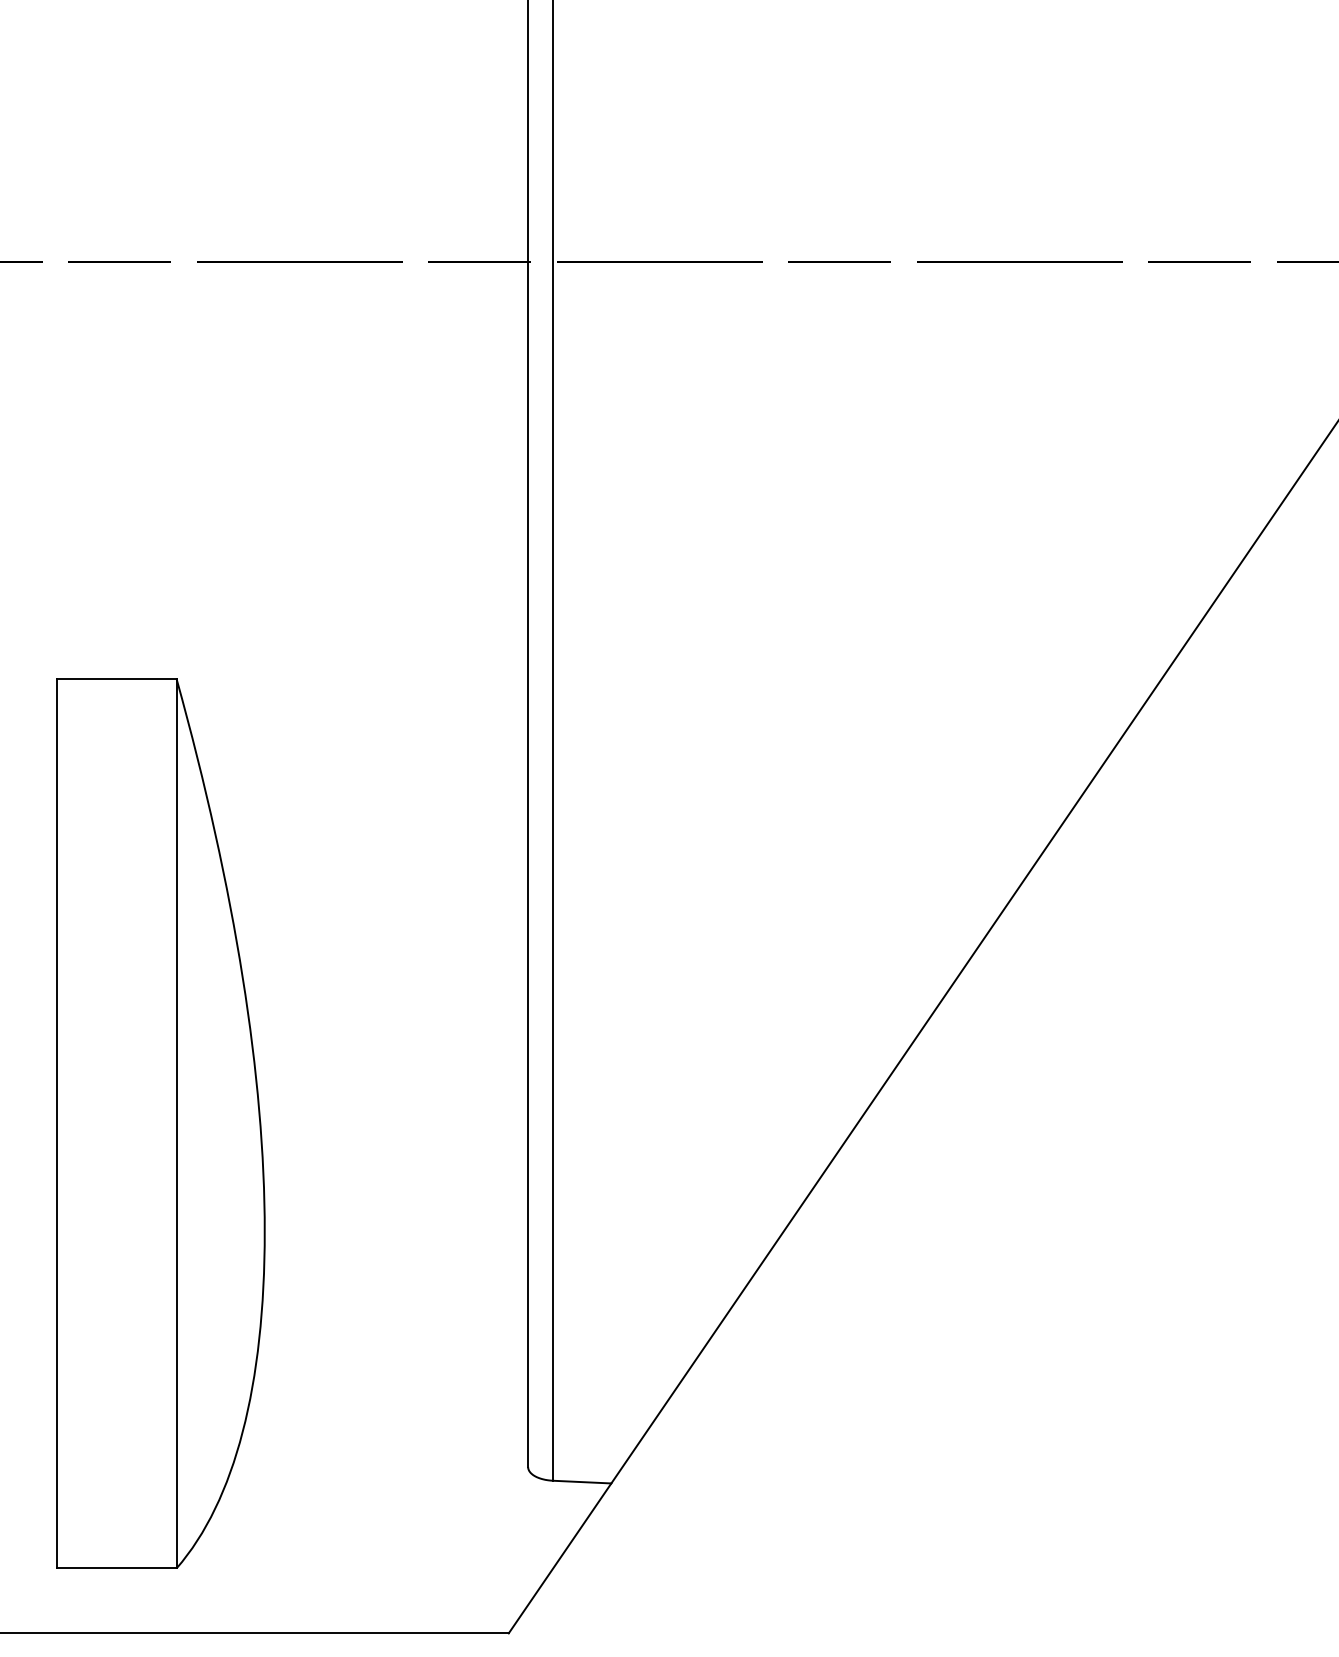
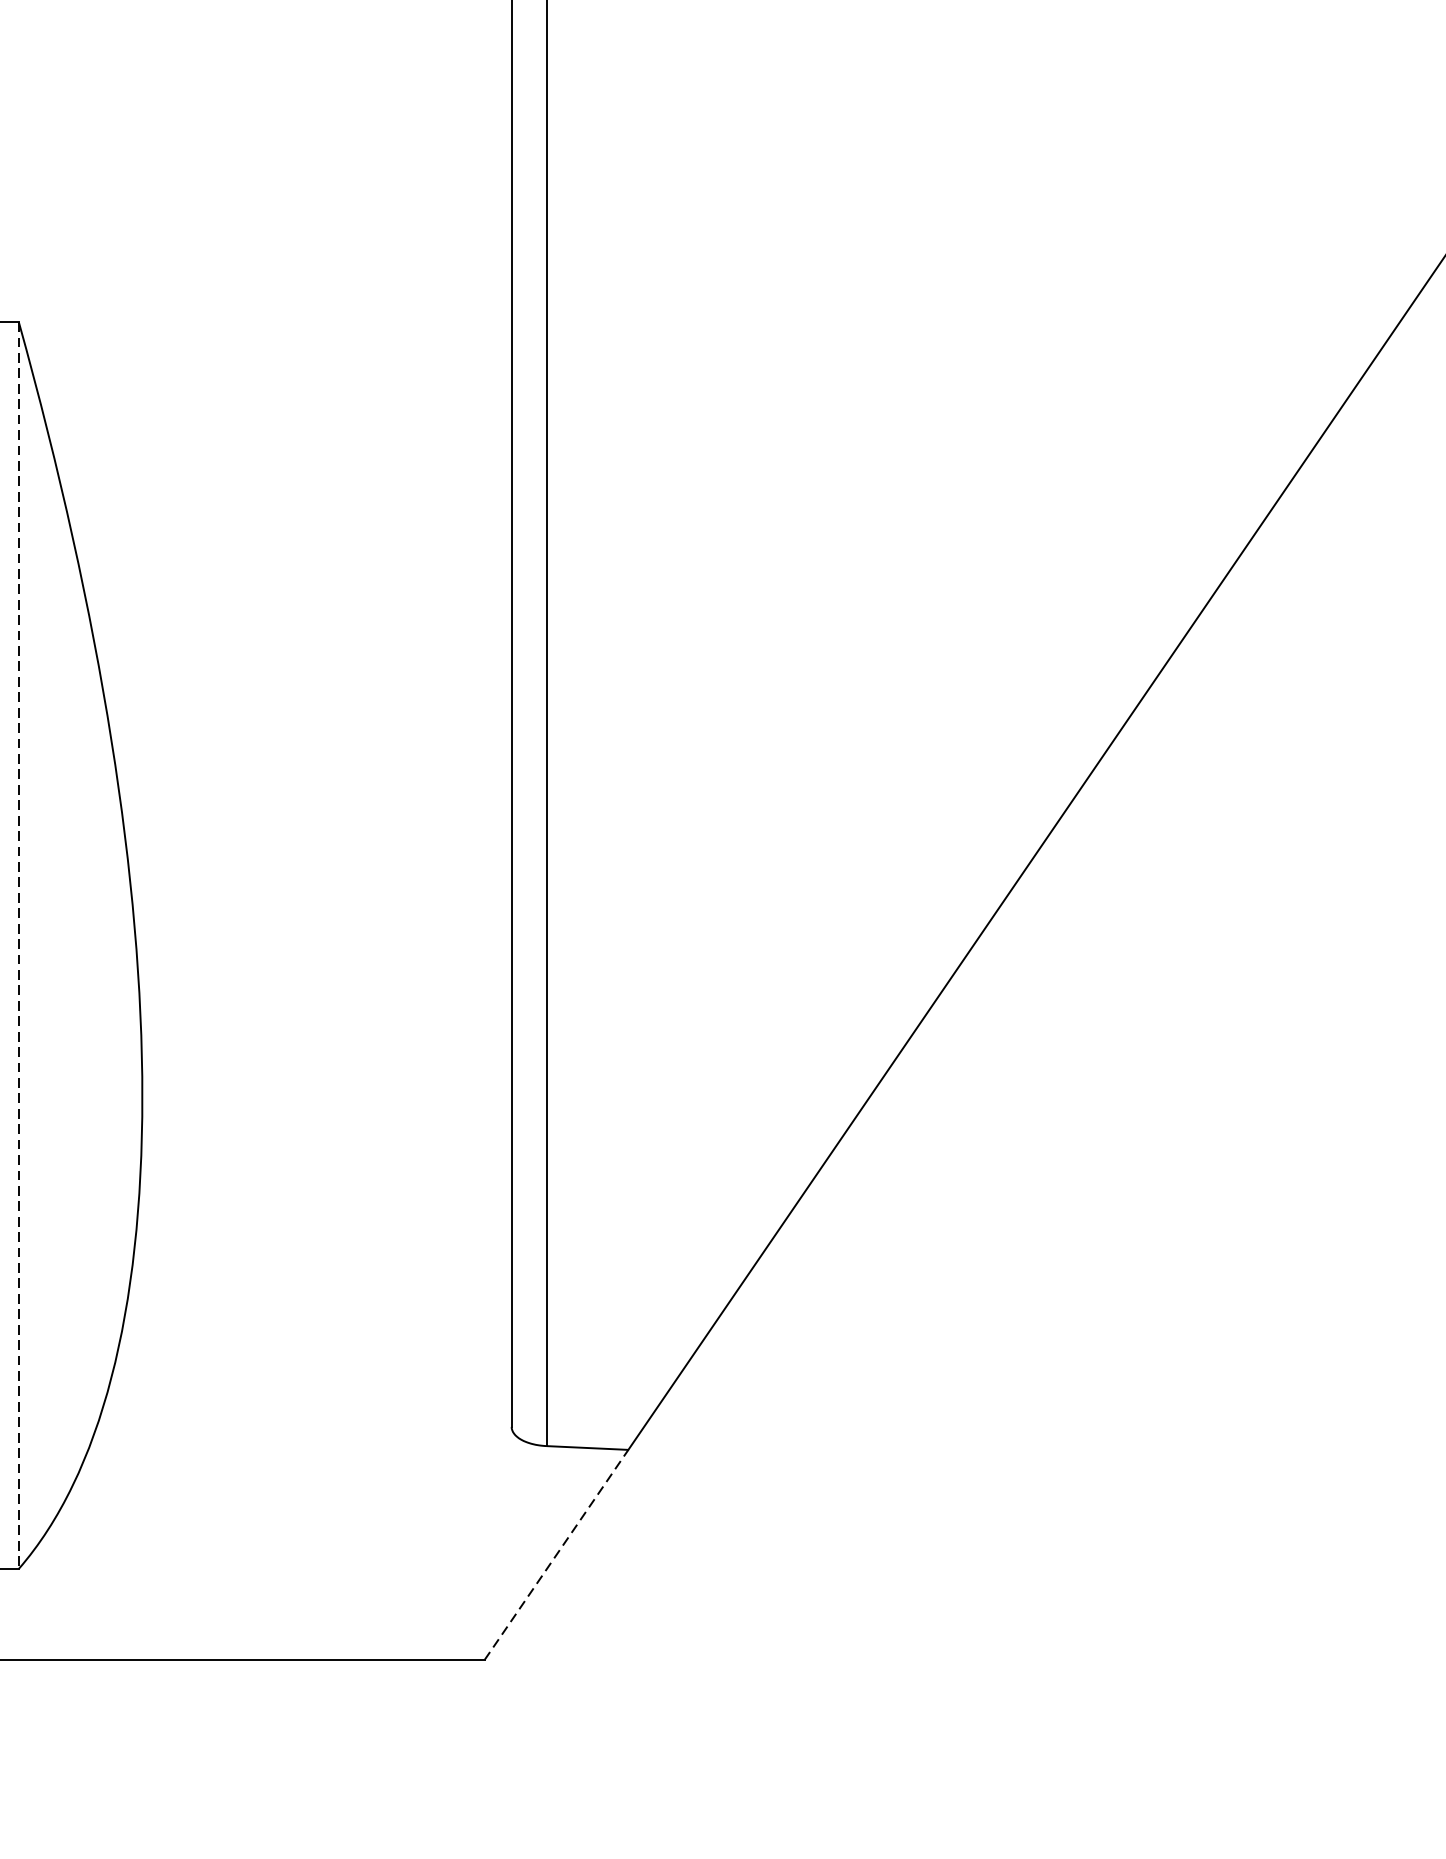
line: (176, 1123) -> (18, 945), solid -> dashed
line: (560, 1558) -> (557, 1555), solid -> dashed

